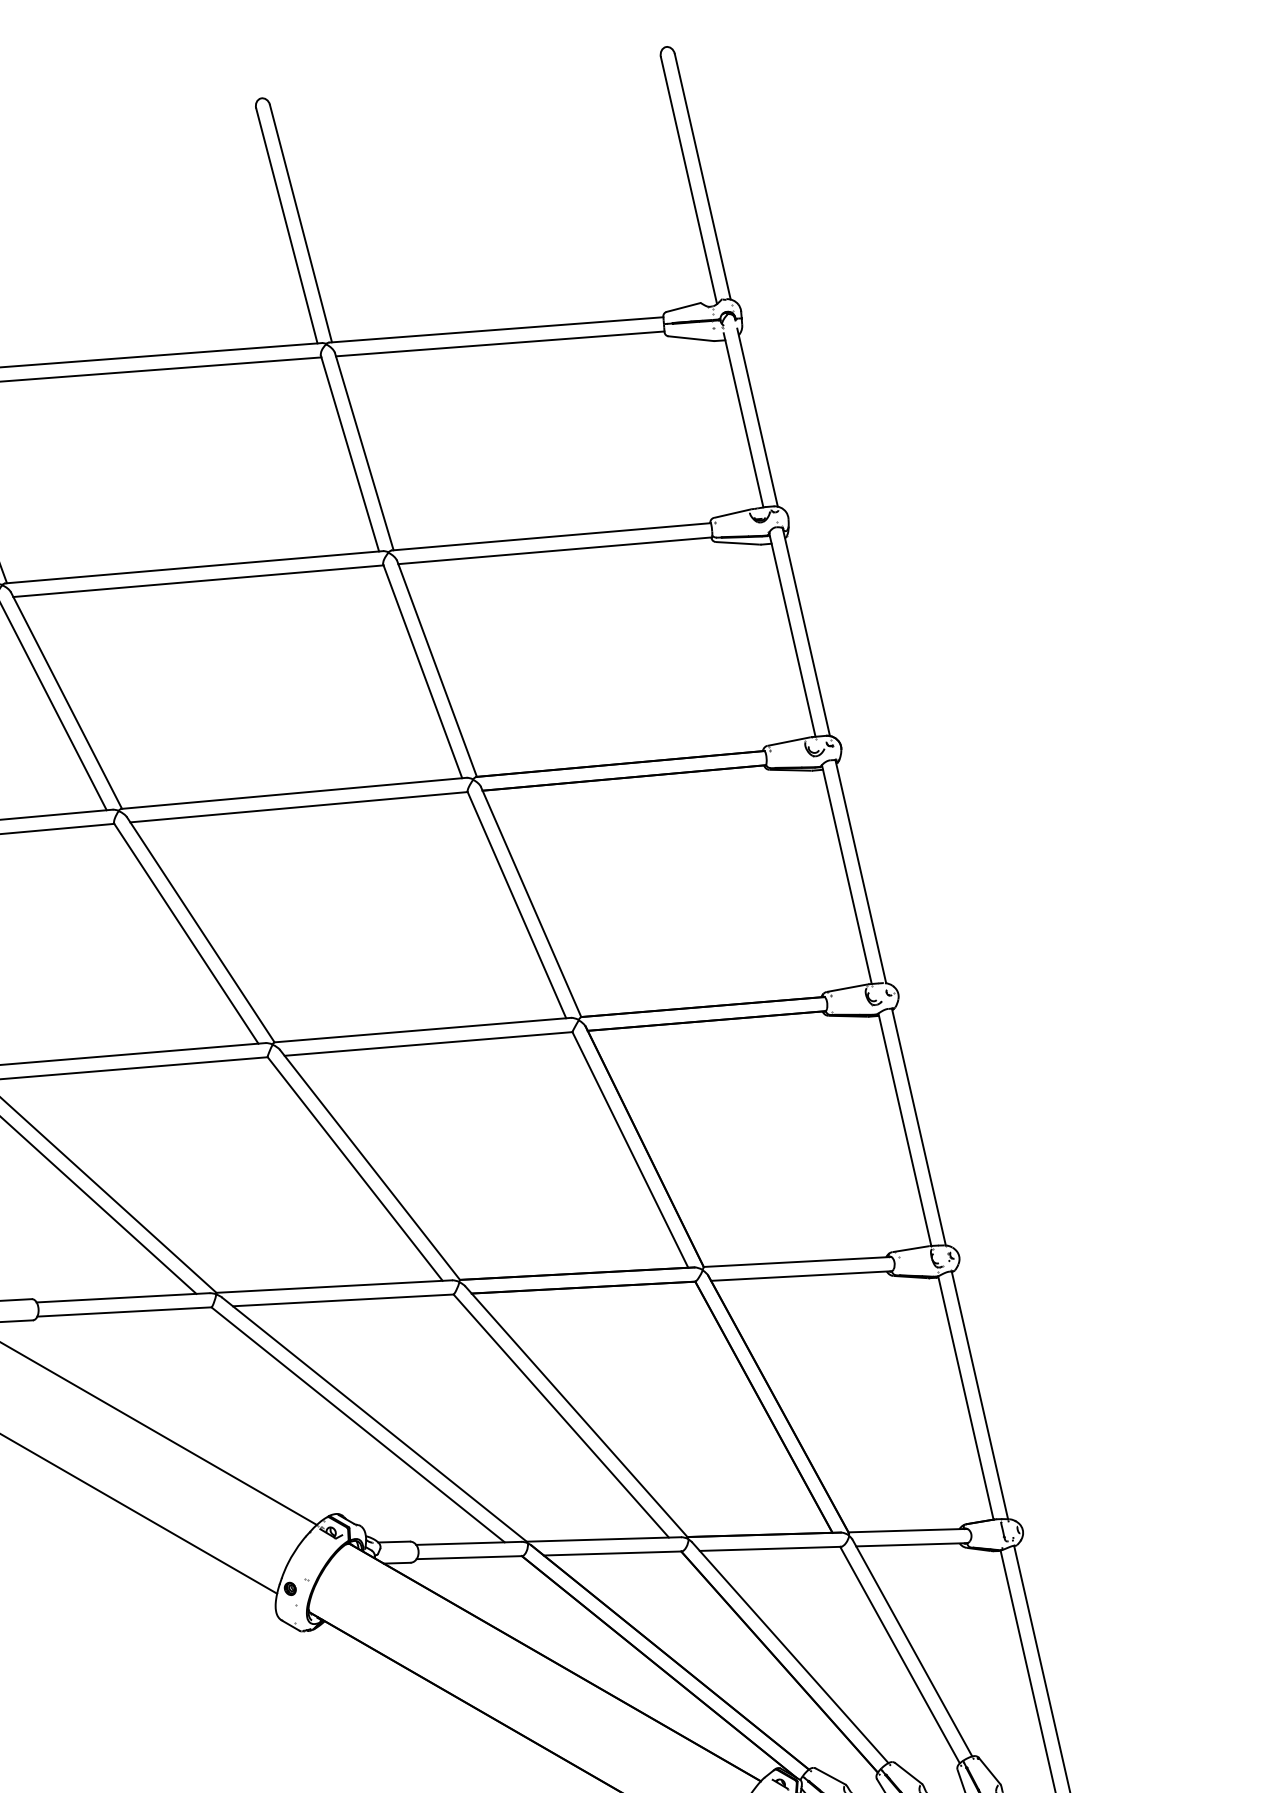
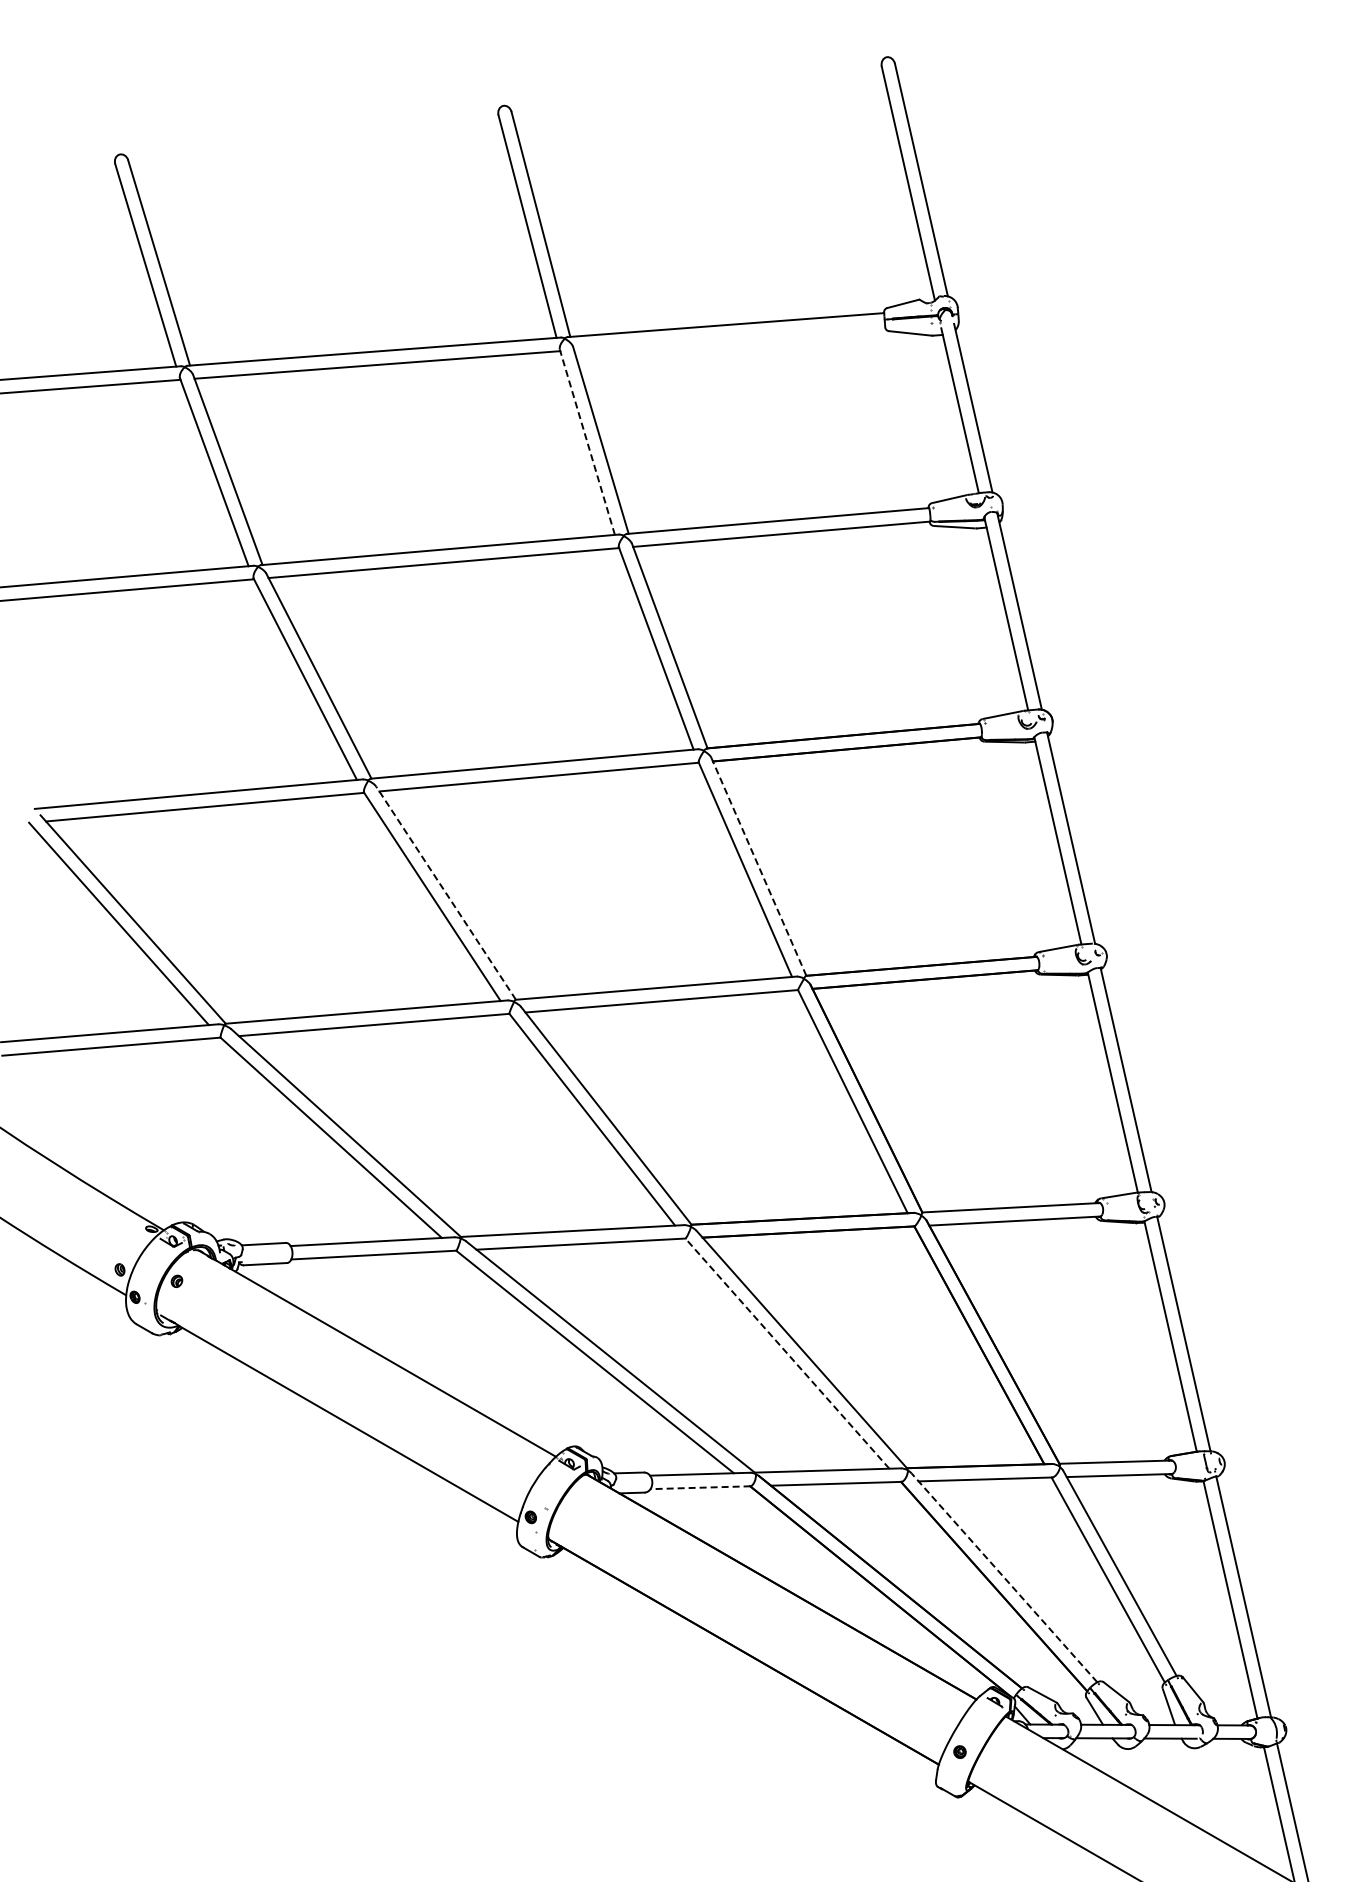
line: (500, 344) -> (729, 338), removed
line: (350, 453) -> (587, 442), solid -> dashed
line: (530, 901) -> (758, 866), solid -> dashed
line: (200, 929) -> (445, 892), solid -> dashed
line: (561, 1415) -> (787, 1353), solid -> dashed
line: (469, 1557) -> (700, 1487), solid -> dashed
line: (790, 1652) -> (1004, 1577), solid -> dashed

